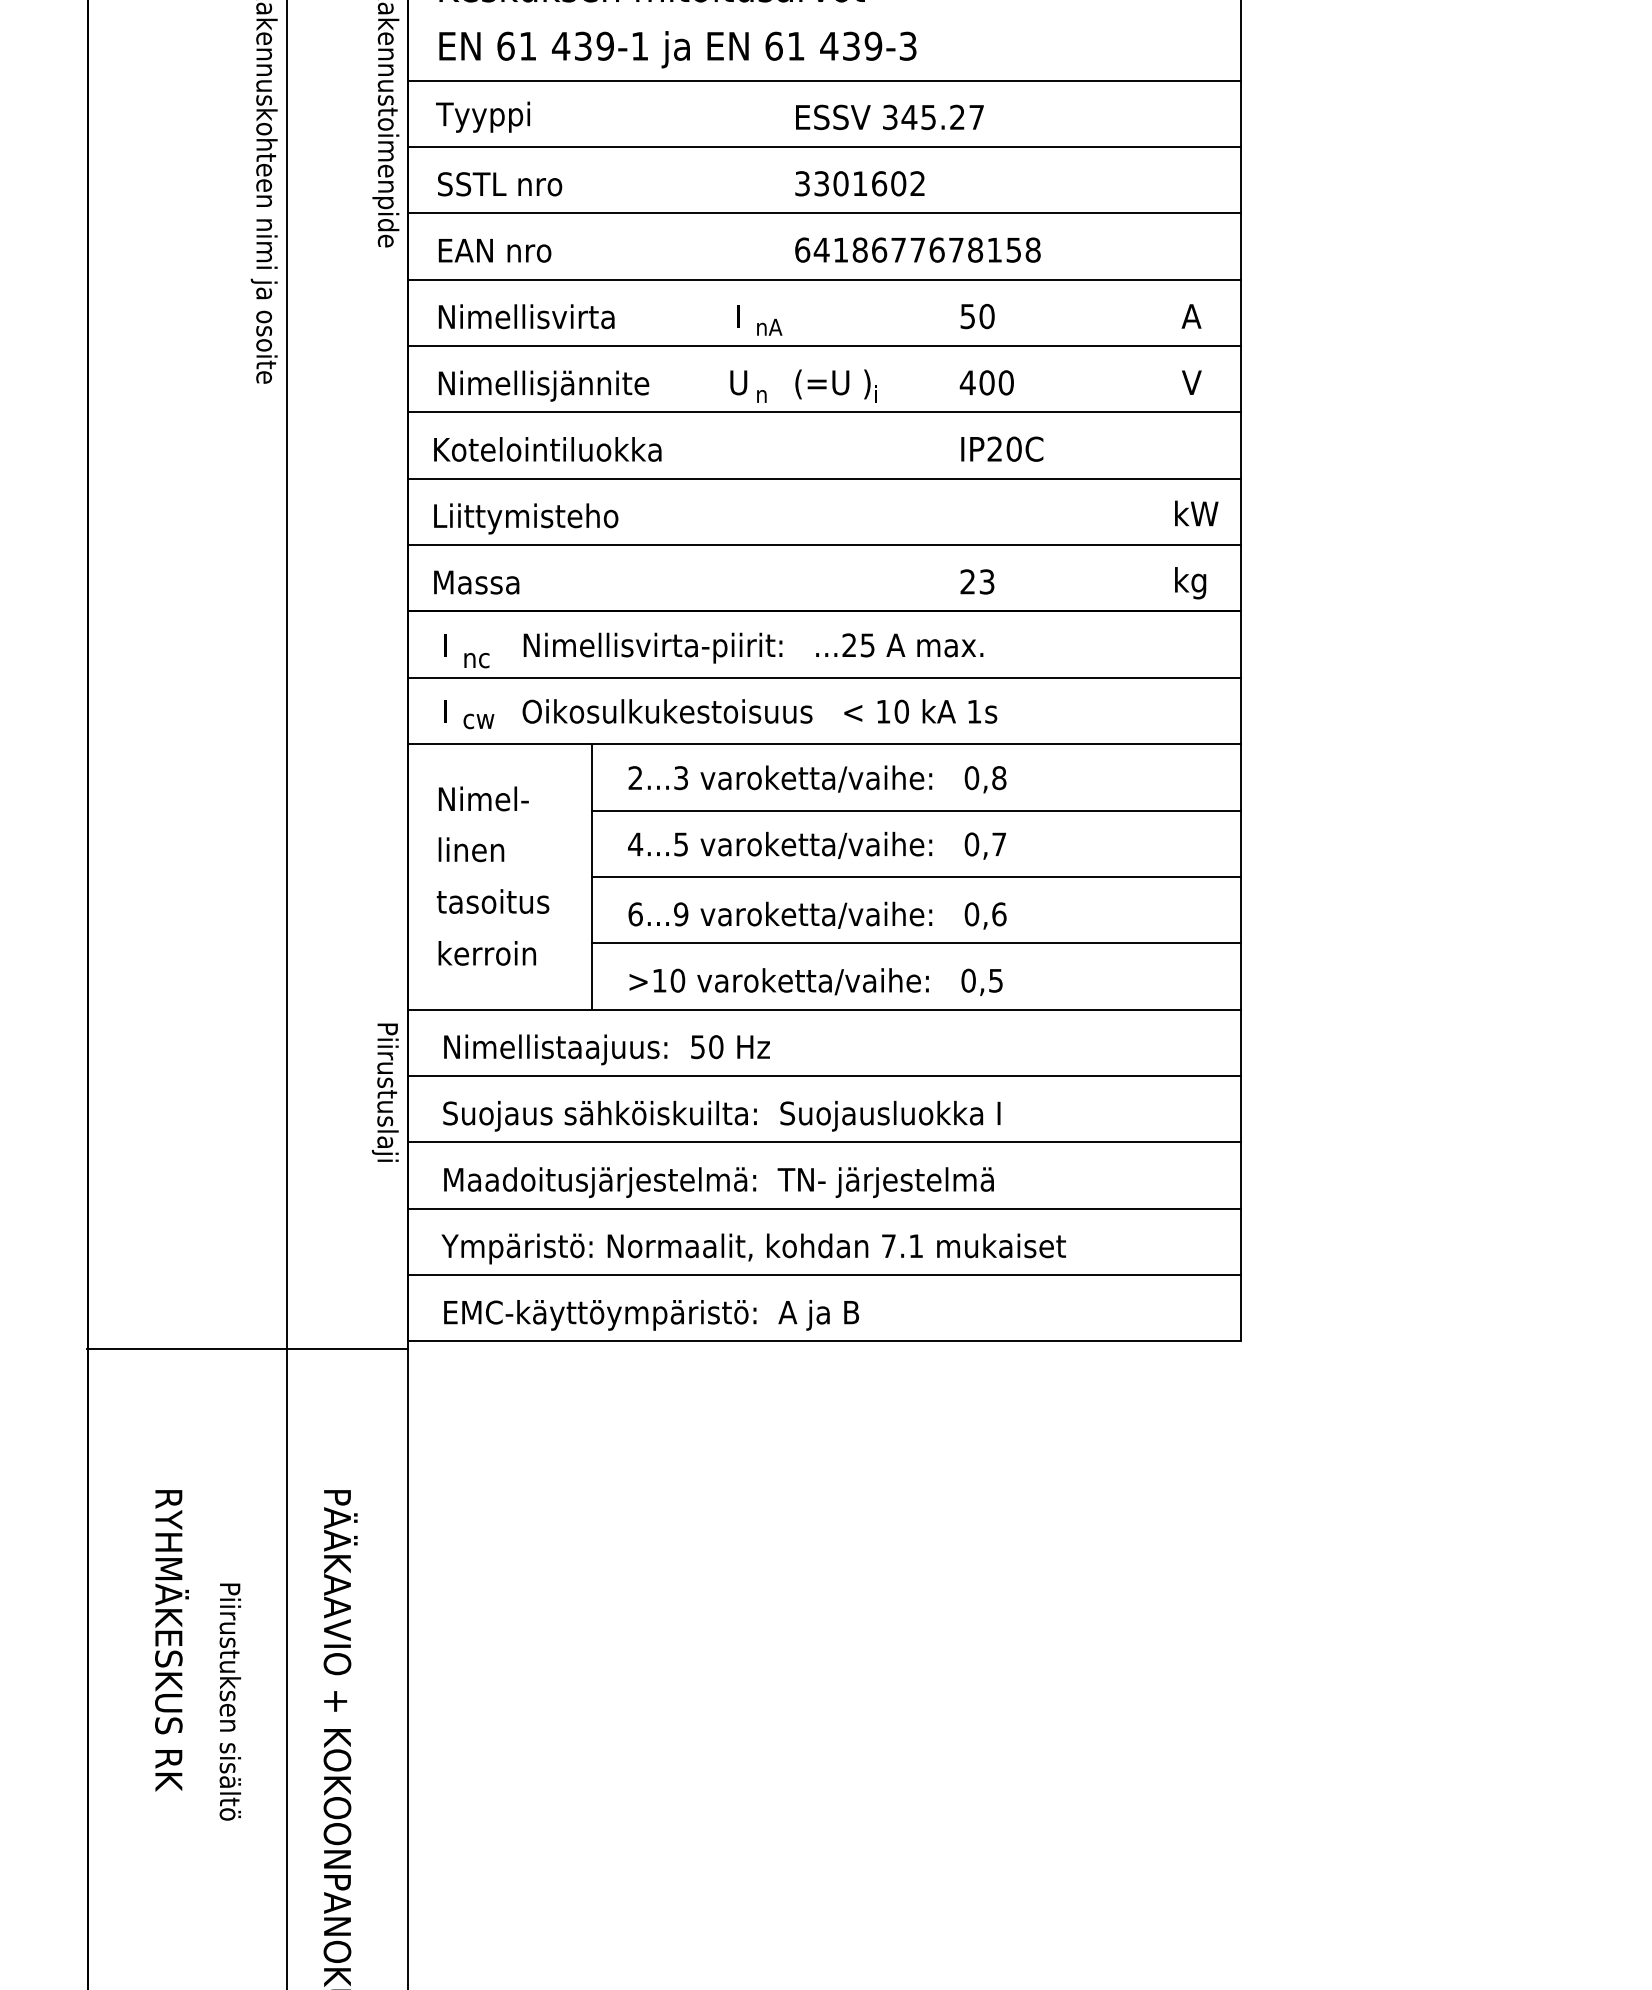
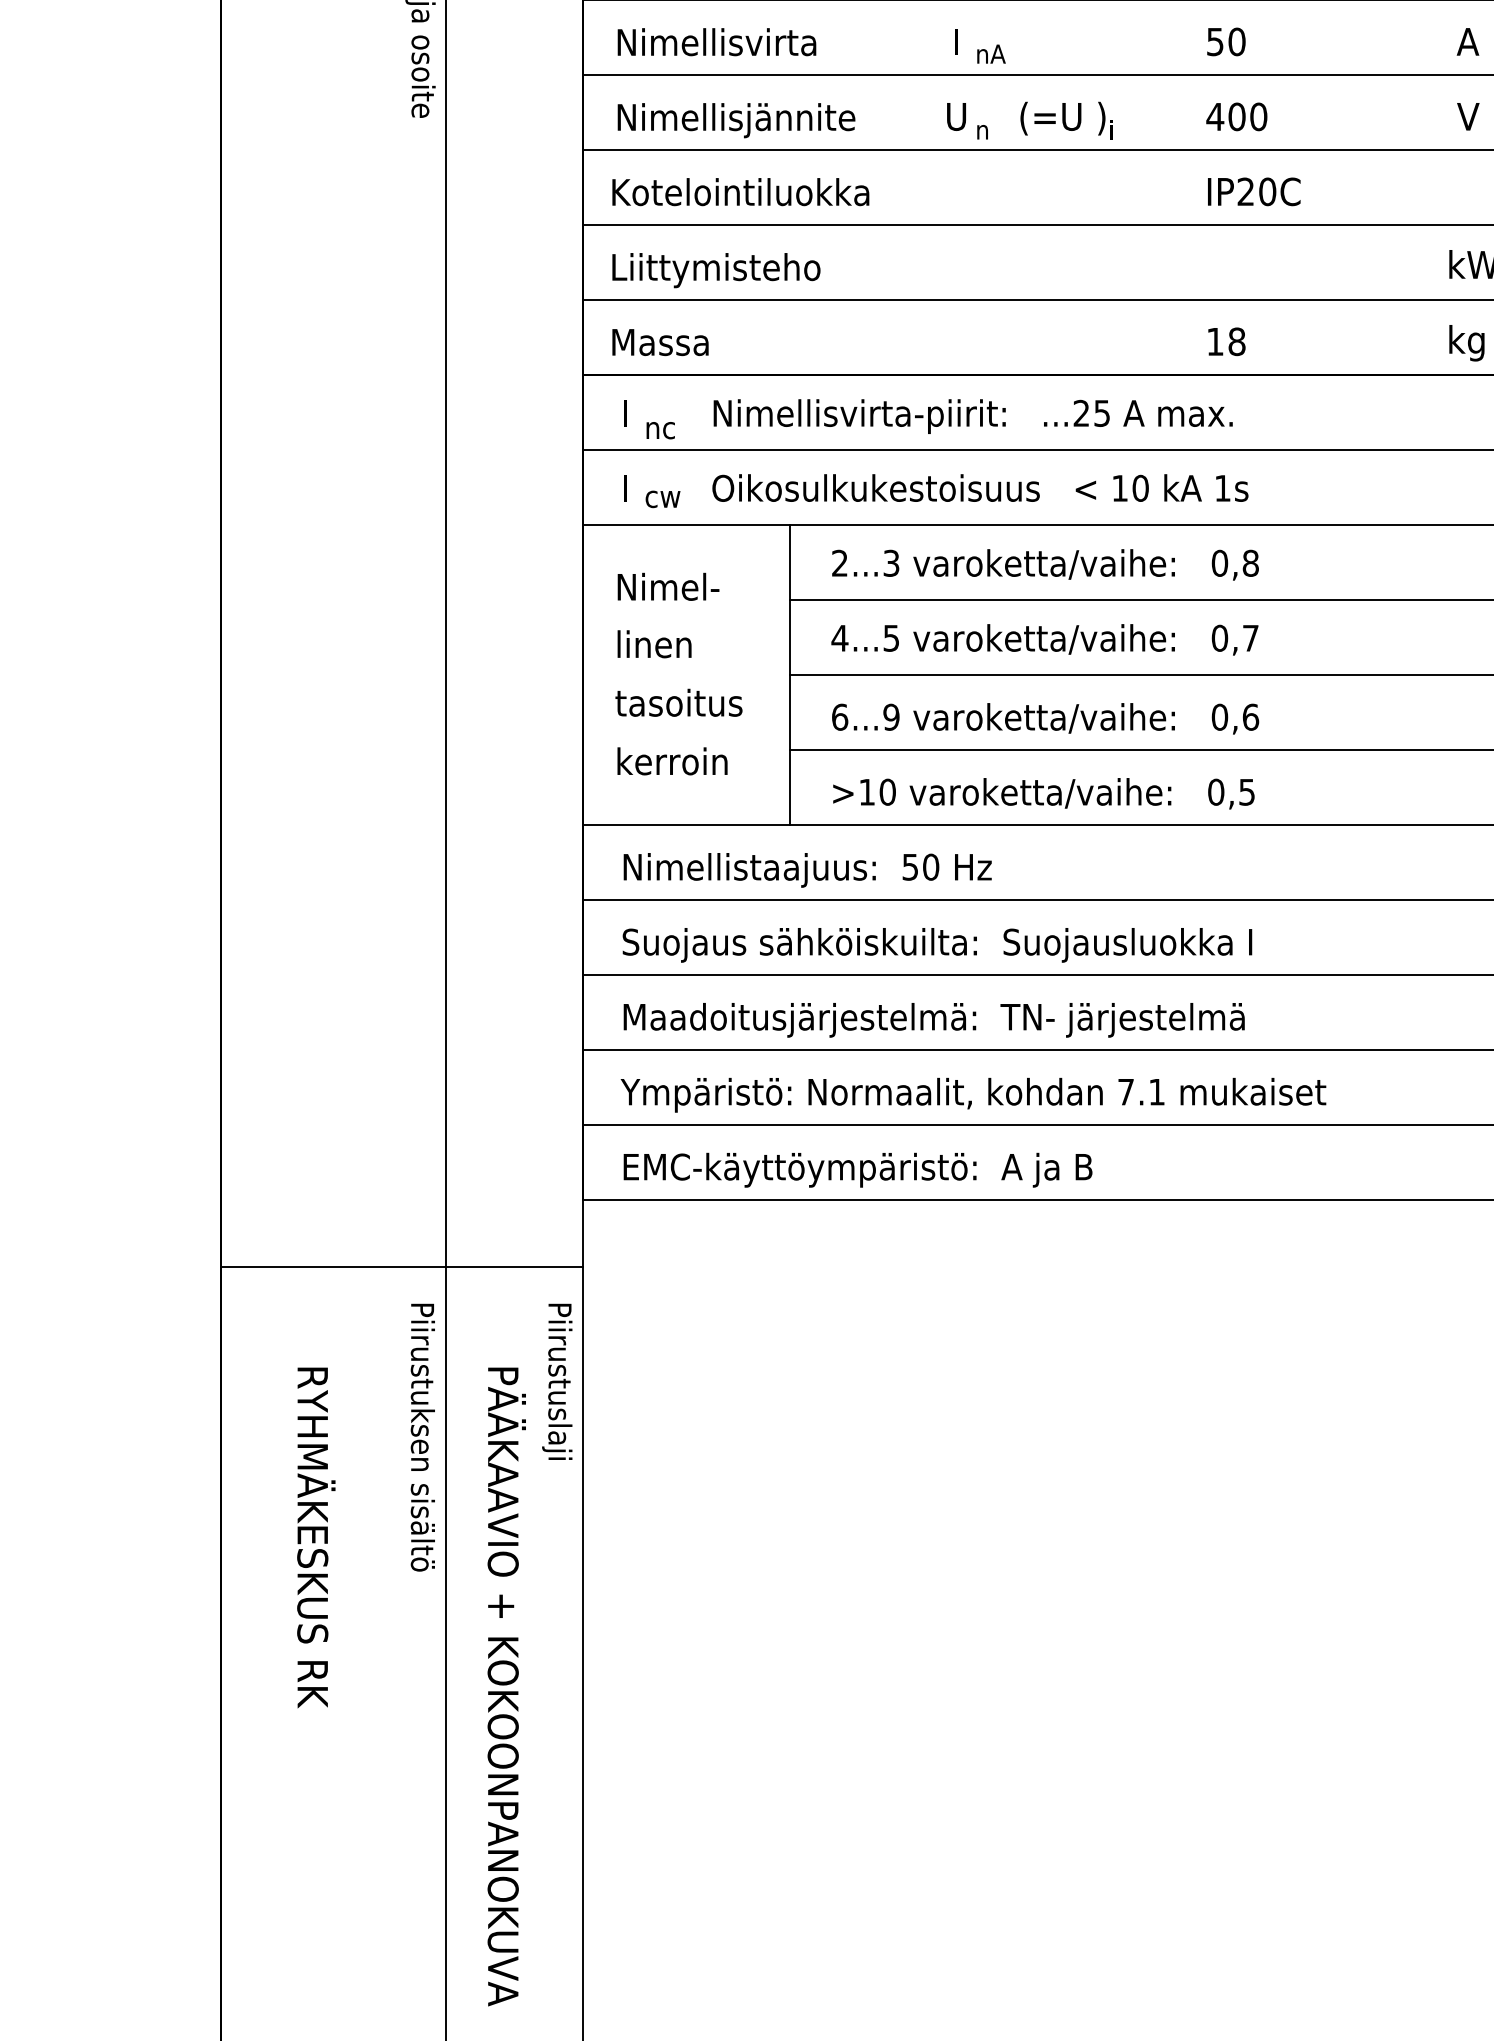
text: (977, 581) -> (1226, 341), 23 -> 18
text: (384, 1092) -> (556, 1381), moved
line: (247, 1349) -> (401, 1267), moved
text: (229, 1701) -> (421, 1436), moved

